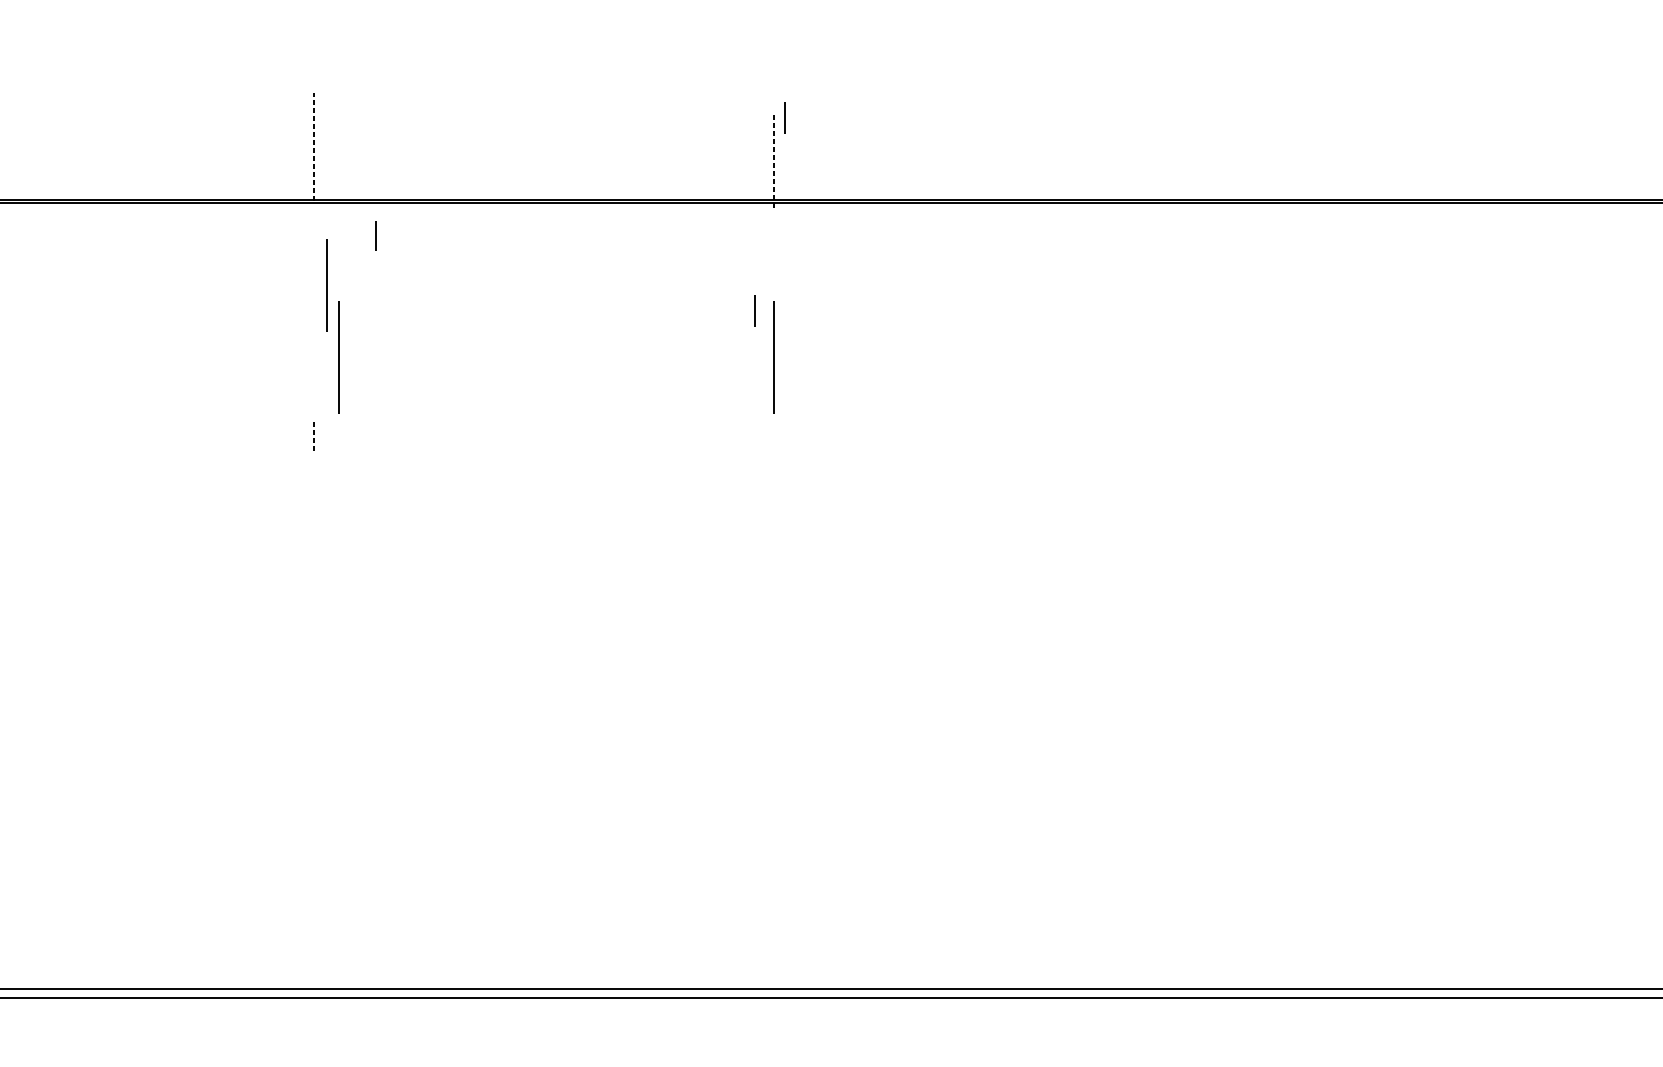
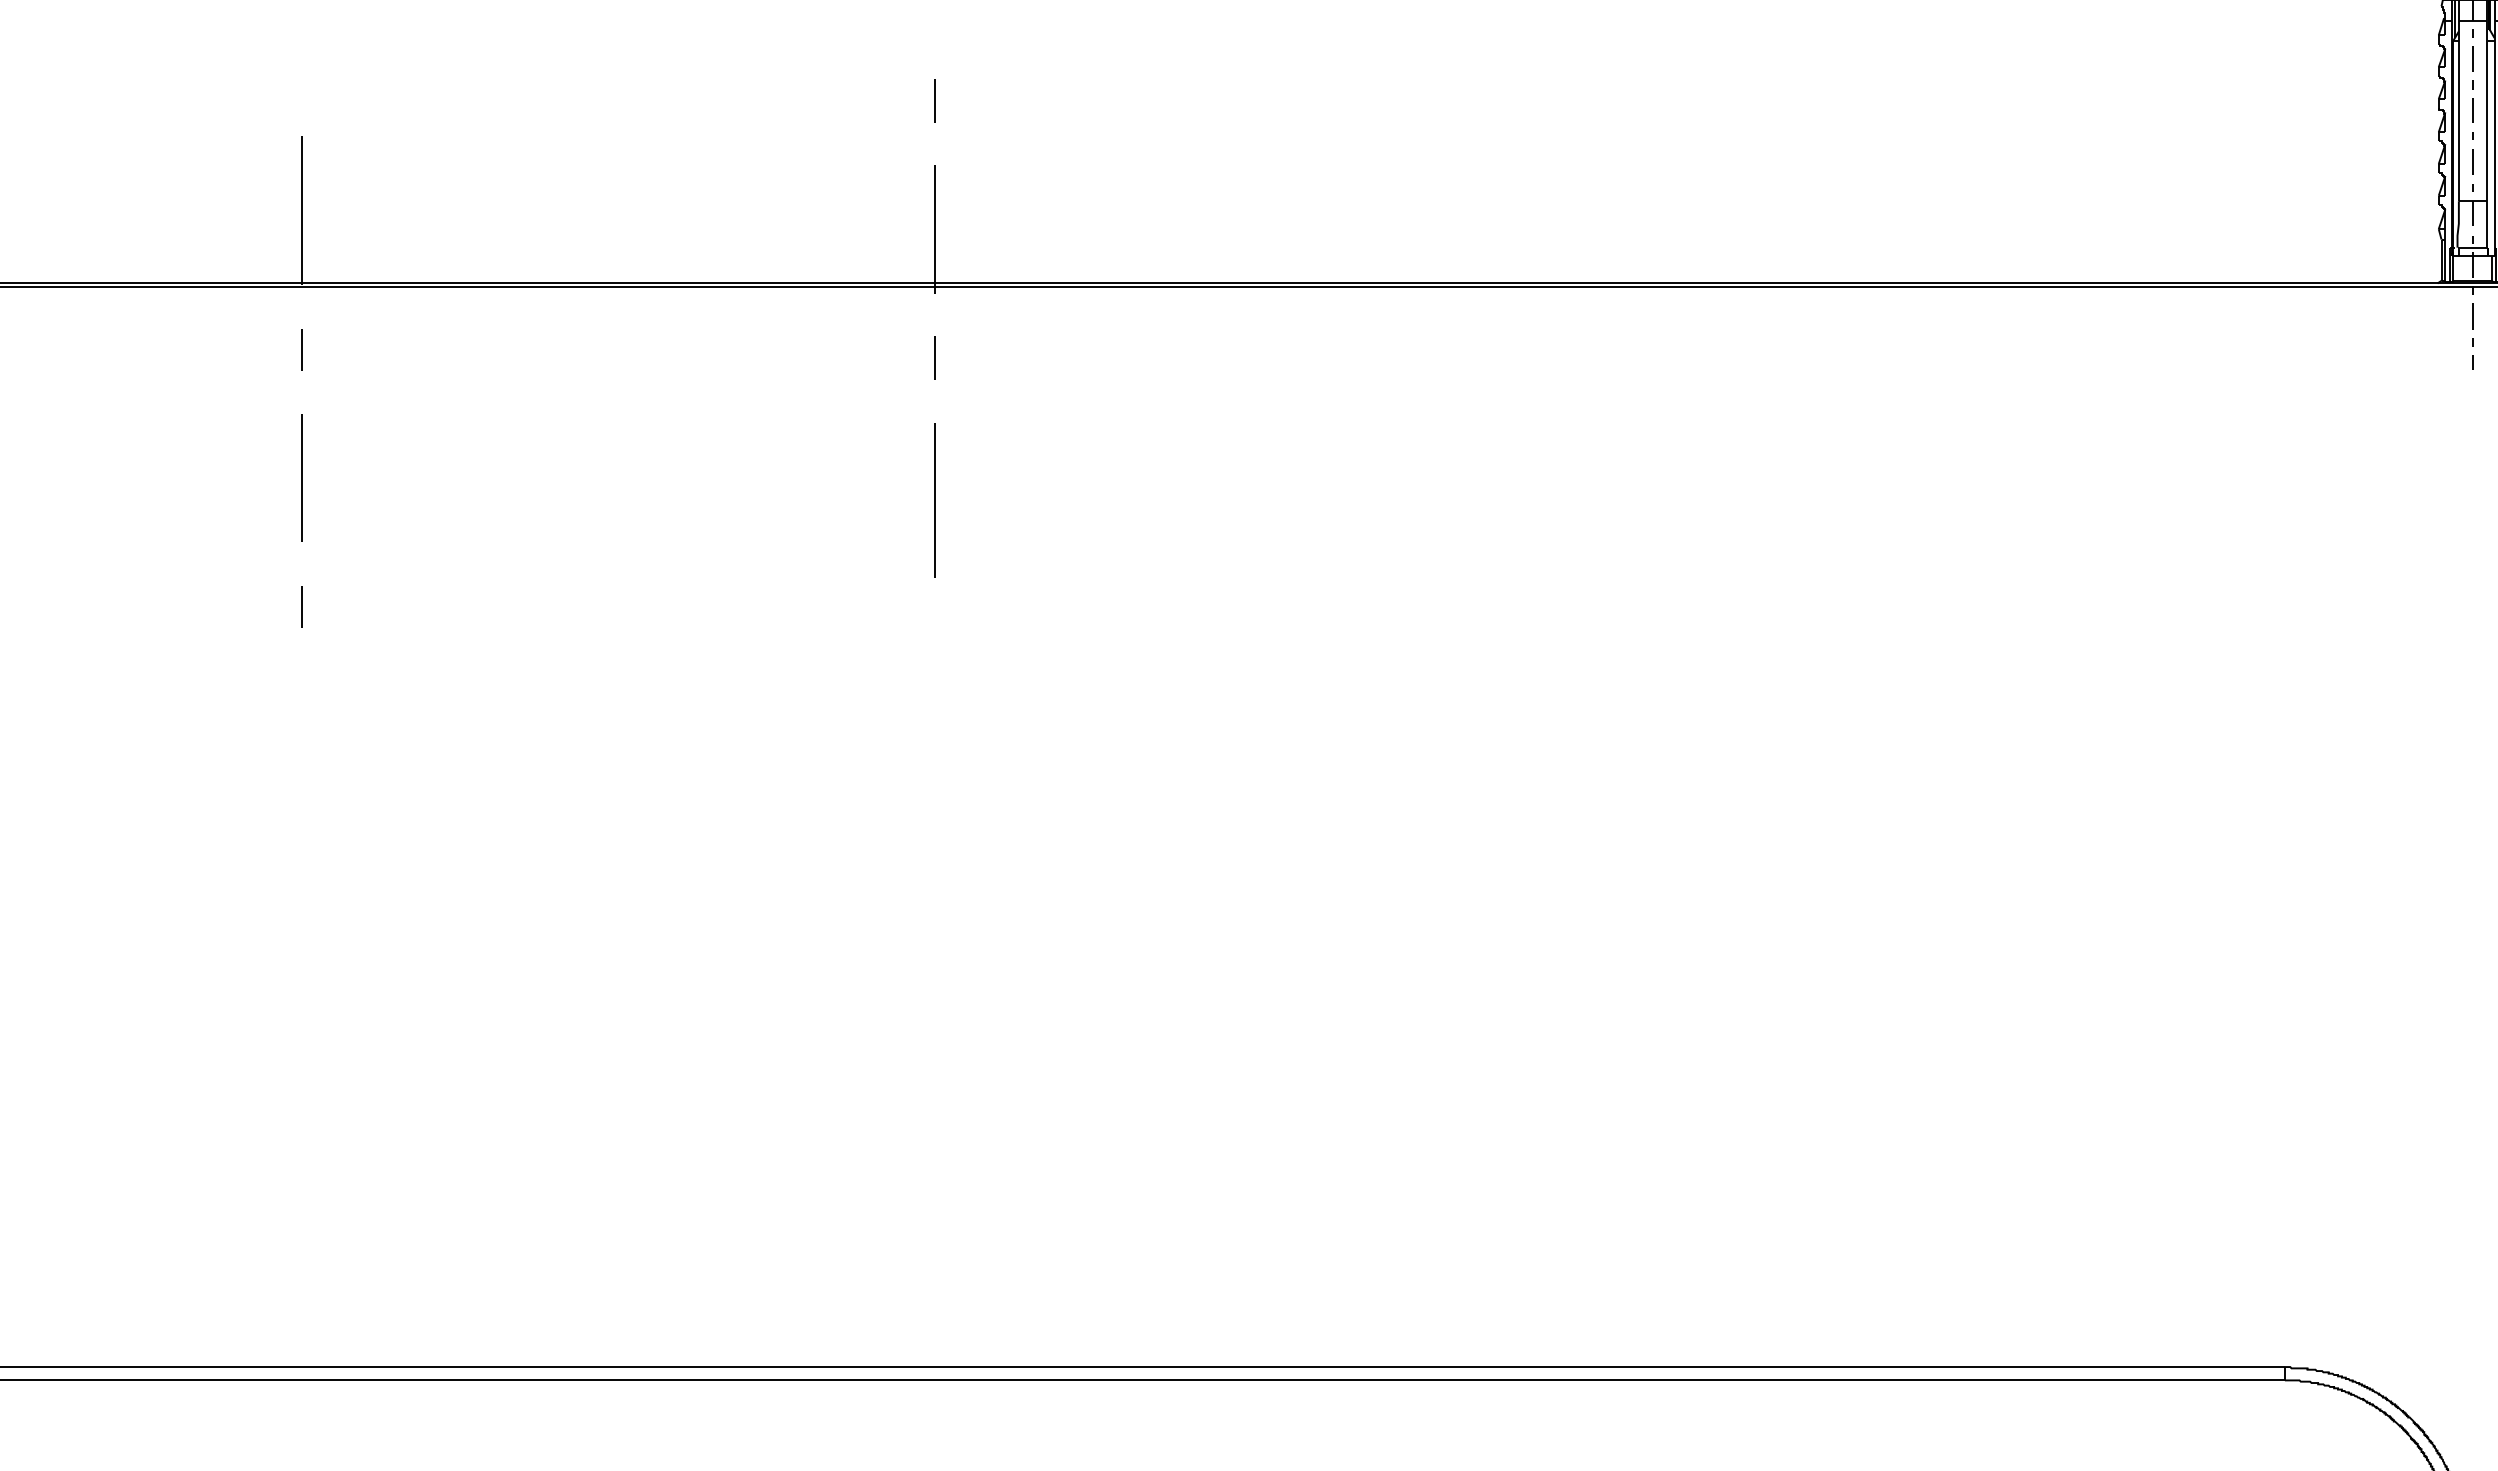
line: (785, 117) -> (934, 100), moved
line: (313, 147) -> (301, 210), dashed -> solid
line: (774, 160) -> (934, 229), dashed -> solid
line: (375, 235) -> (301, 349), moved
line: (326, 285) -> (301, 477), moved
line: (754, 310) -> (934, 357), moved
line: (338, 358) -> (335, 500), removed
line: (313, 435) -> (301, 606), dashed -> solid

